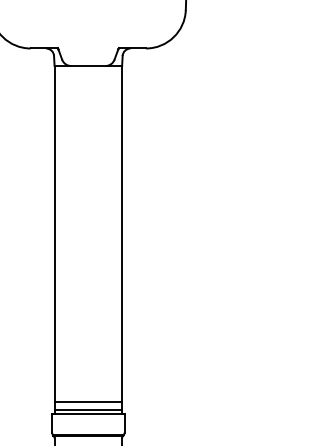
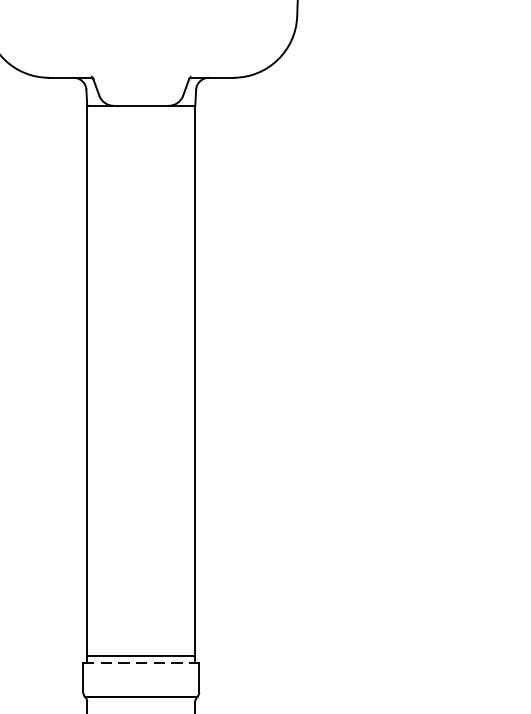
line: (88, 402) -> (141, 644), removed
line: (88, 414) -> (141, 663), solid -> dashed

